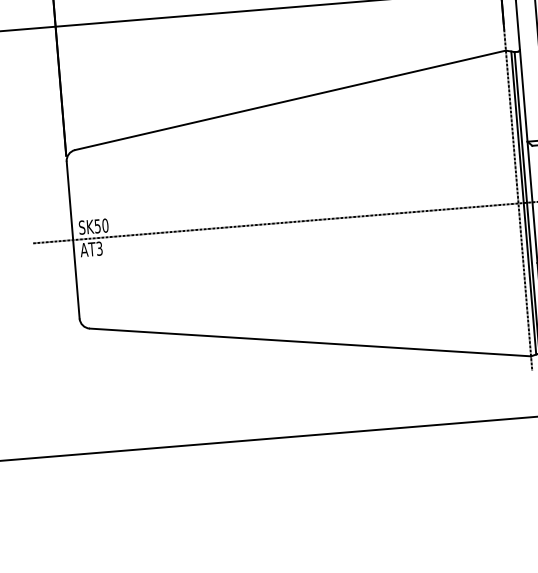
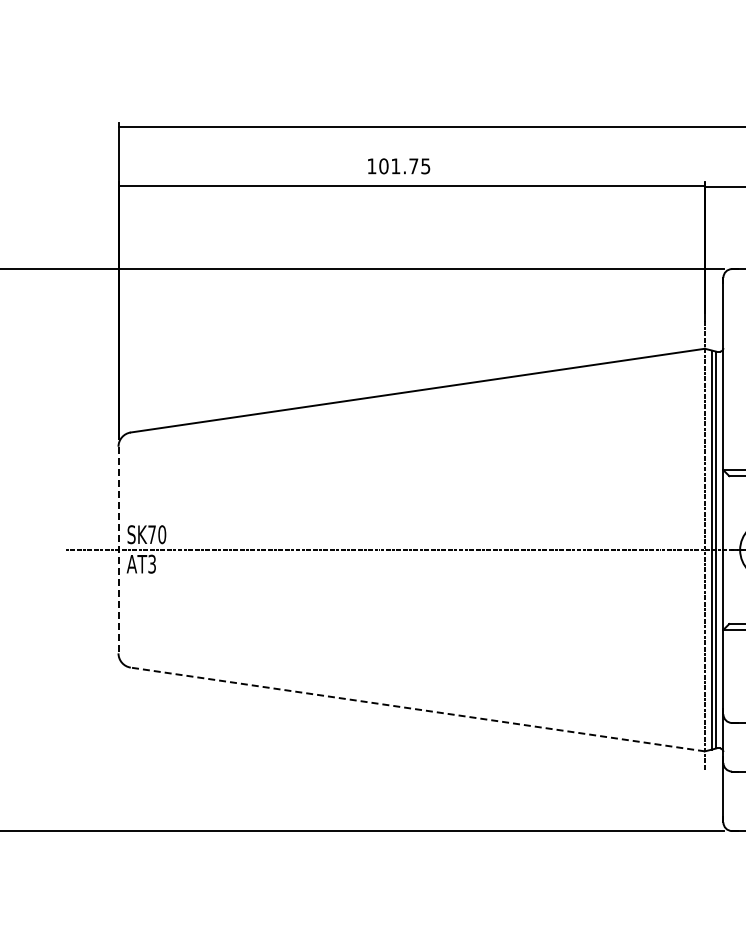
text: (97, 226) -> (151, 534), SK50 -> SK70
line: (73, 240) -> (118, 550), solid -> dashed
line: (310, 342) -> (417, 709), solid -> dashed

